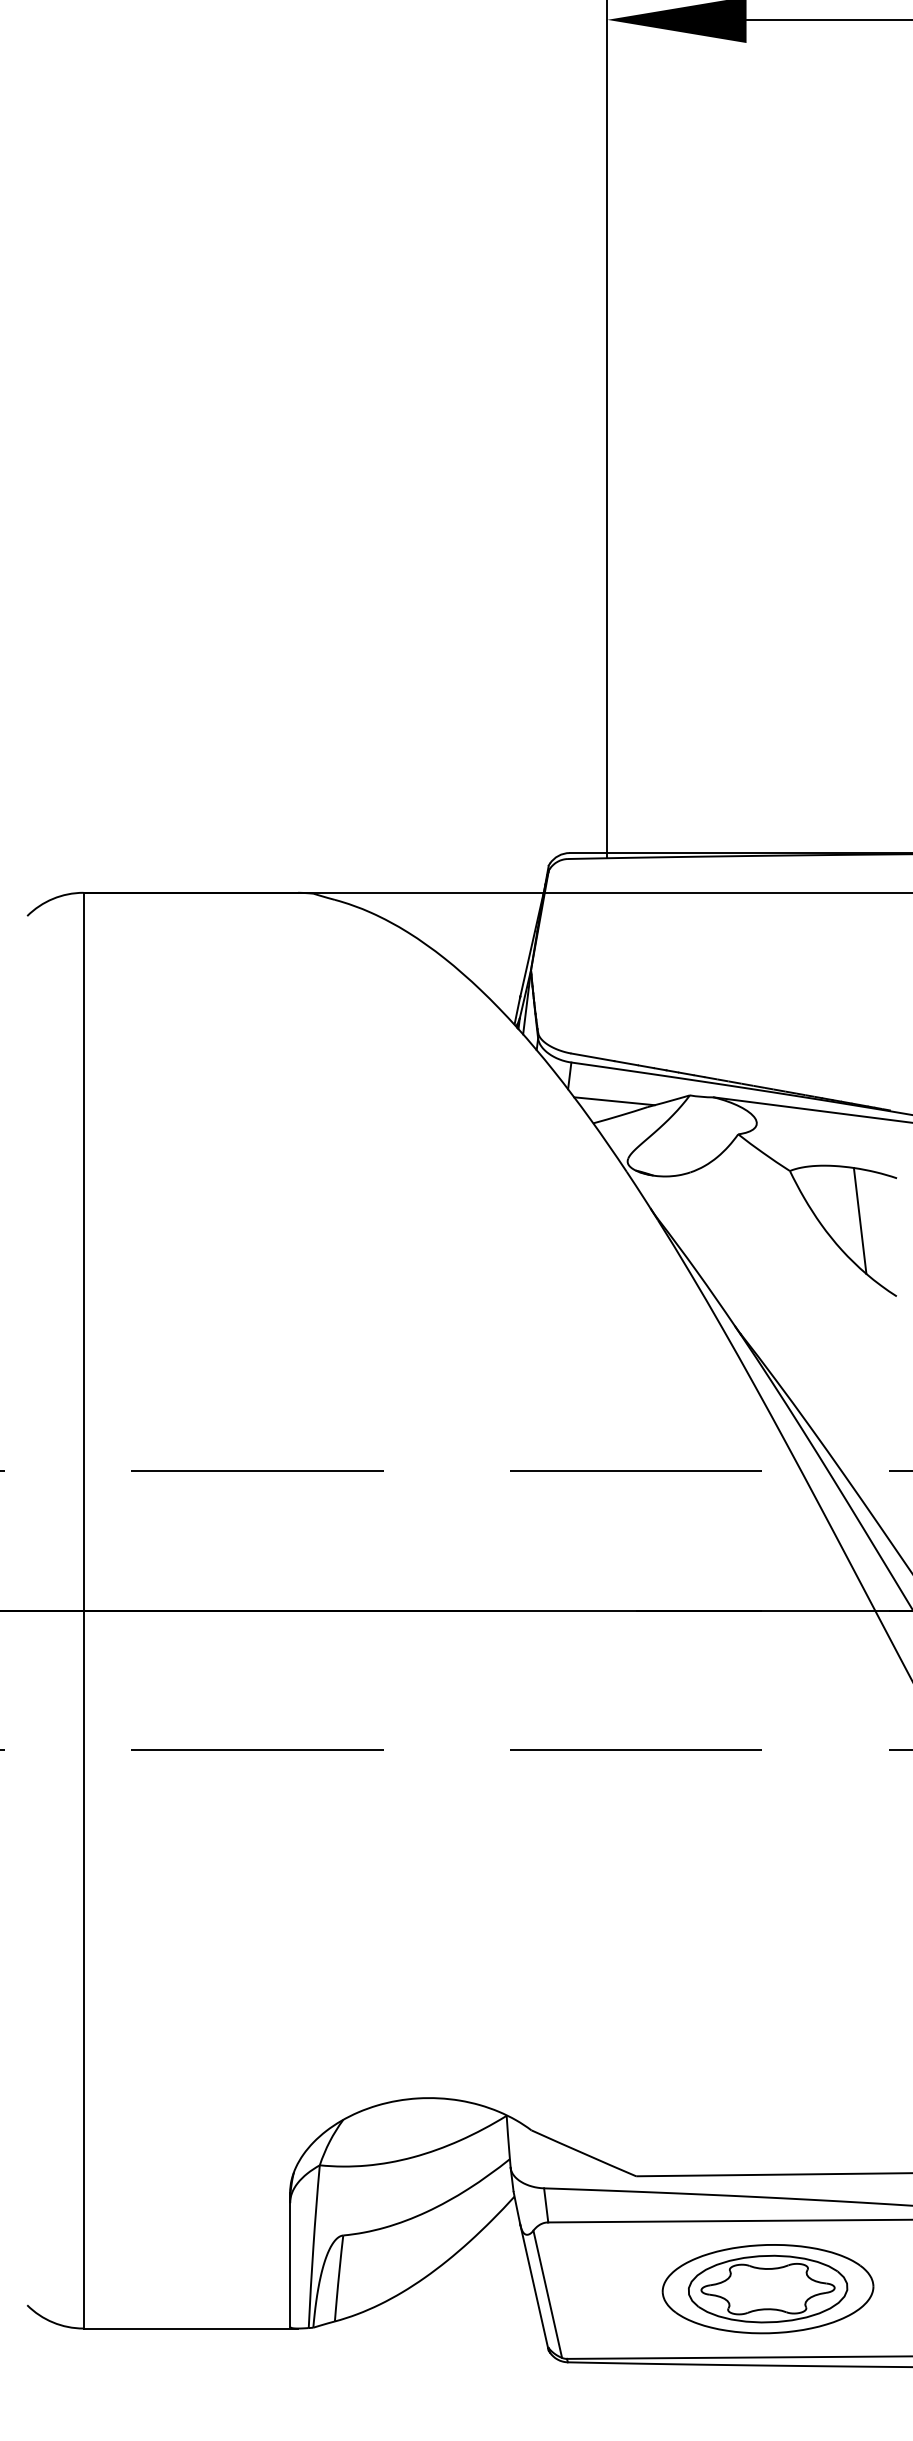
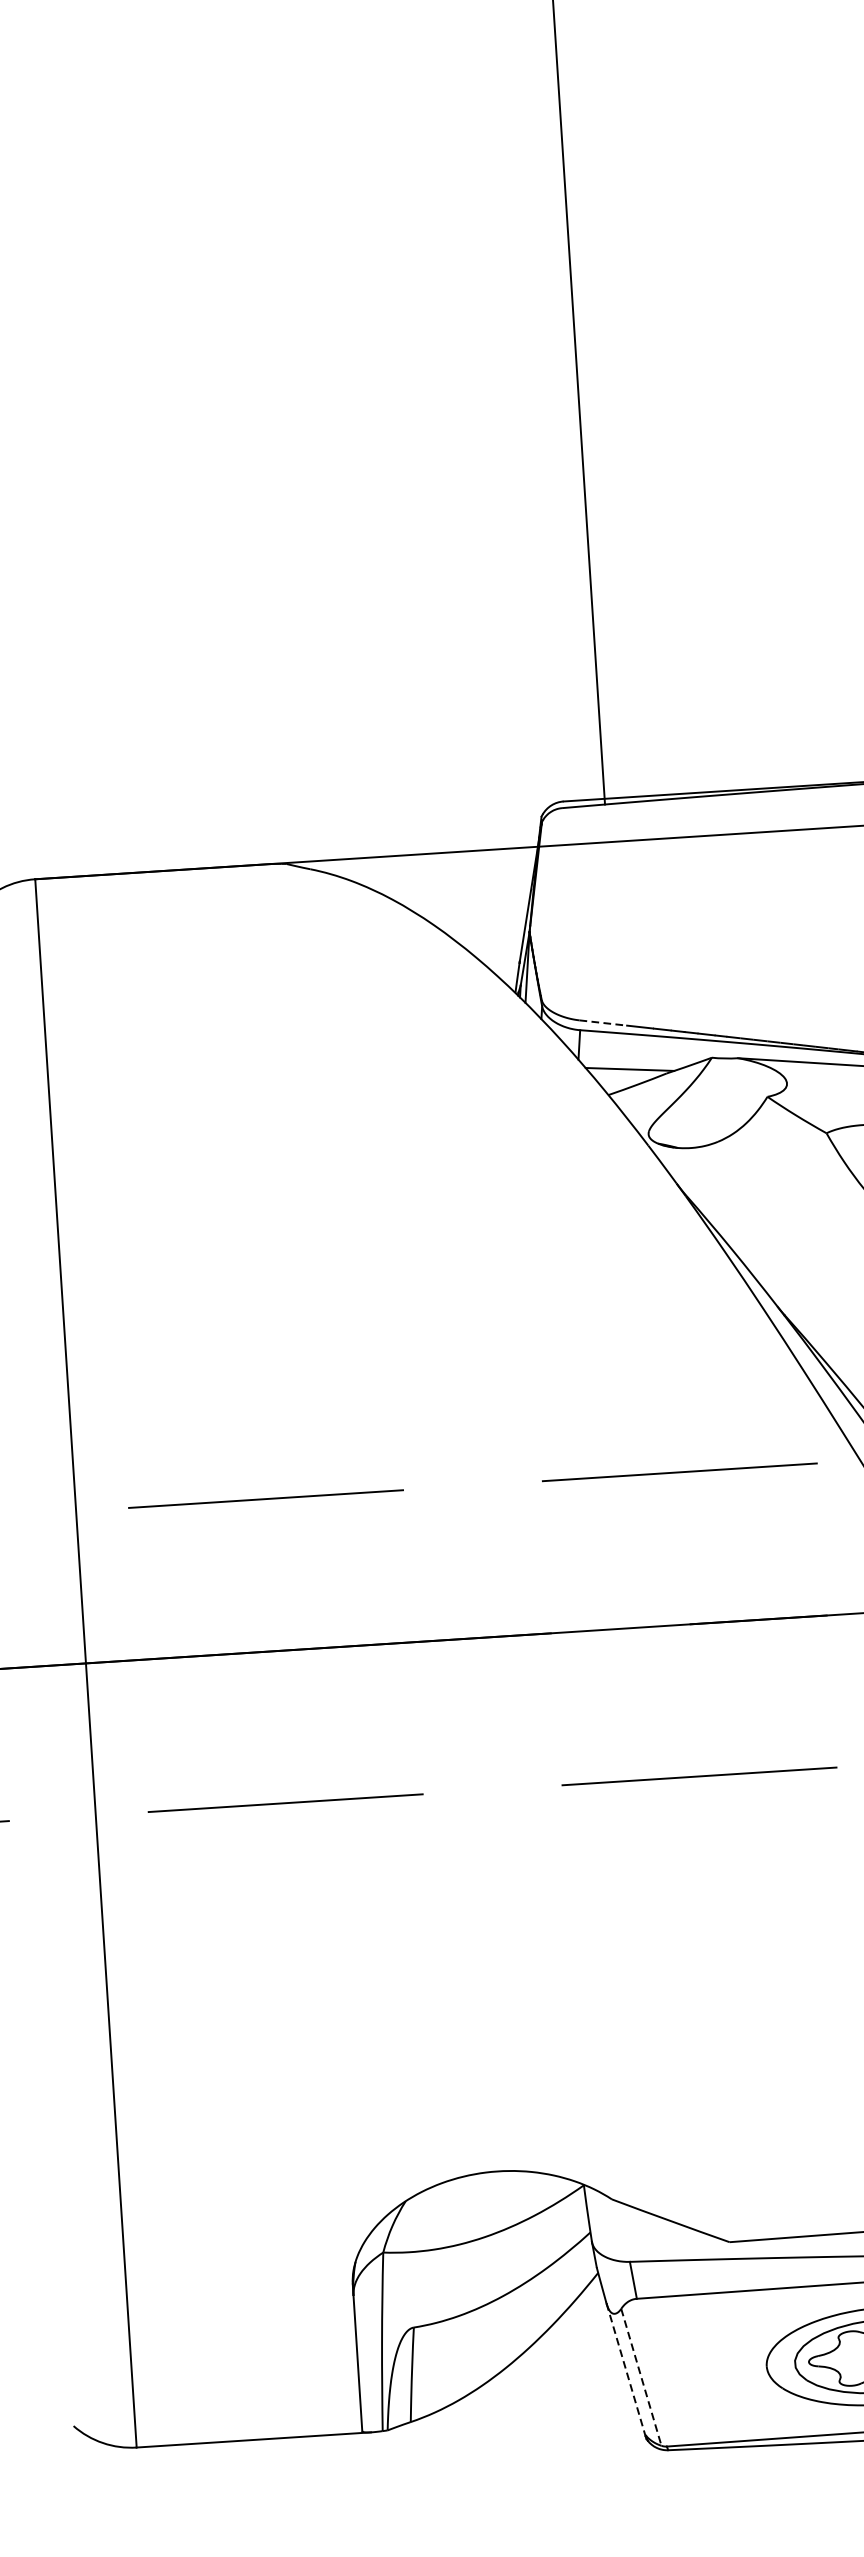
line: (592, 1057) -> (602, 1023), solid -> dashed
line: (534, 2287) -> (626, 2370), solid -> dashed
line: (547, 2294) -> (641, 2377), solid -> dashed

